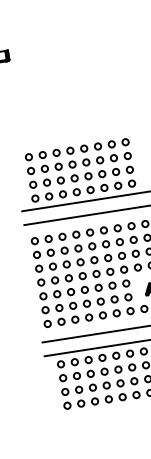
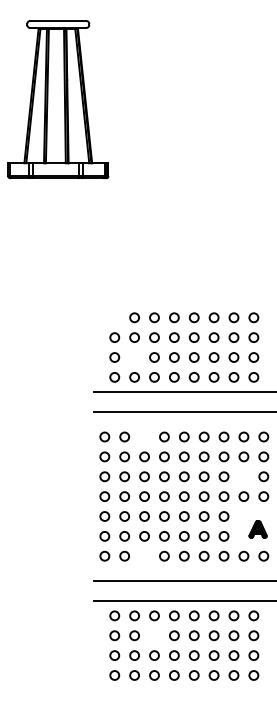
circle: (28, 157) -> (114, 317), removed
circle: (46, 182) -> (134, 357), removed
circle: (62, 236) -> (144, 436), removed
circle: (135, 253) -> (243, 476), removed
circle: (75, 319) -> (144, 555), removed
circle: (90, 373) -> (154, 635), removed

